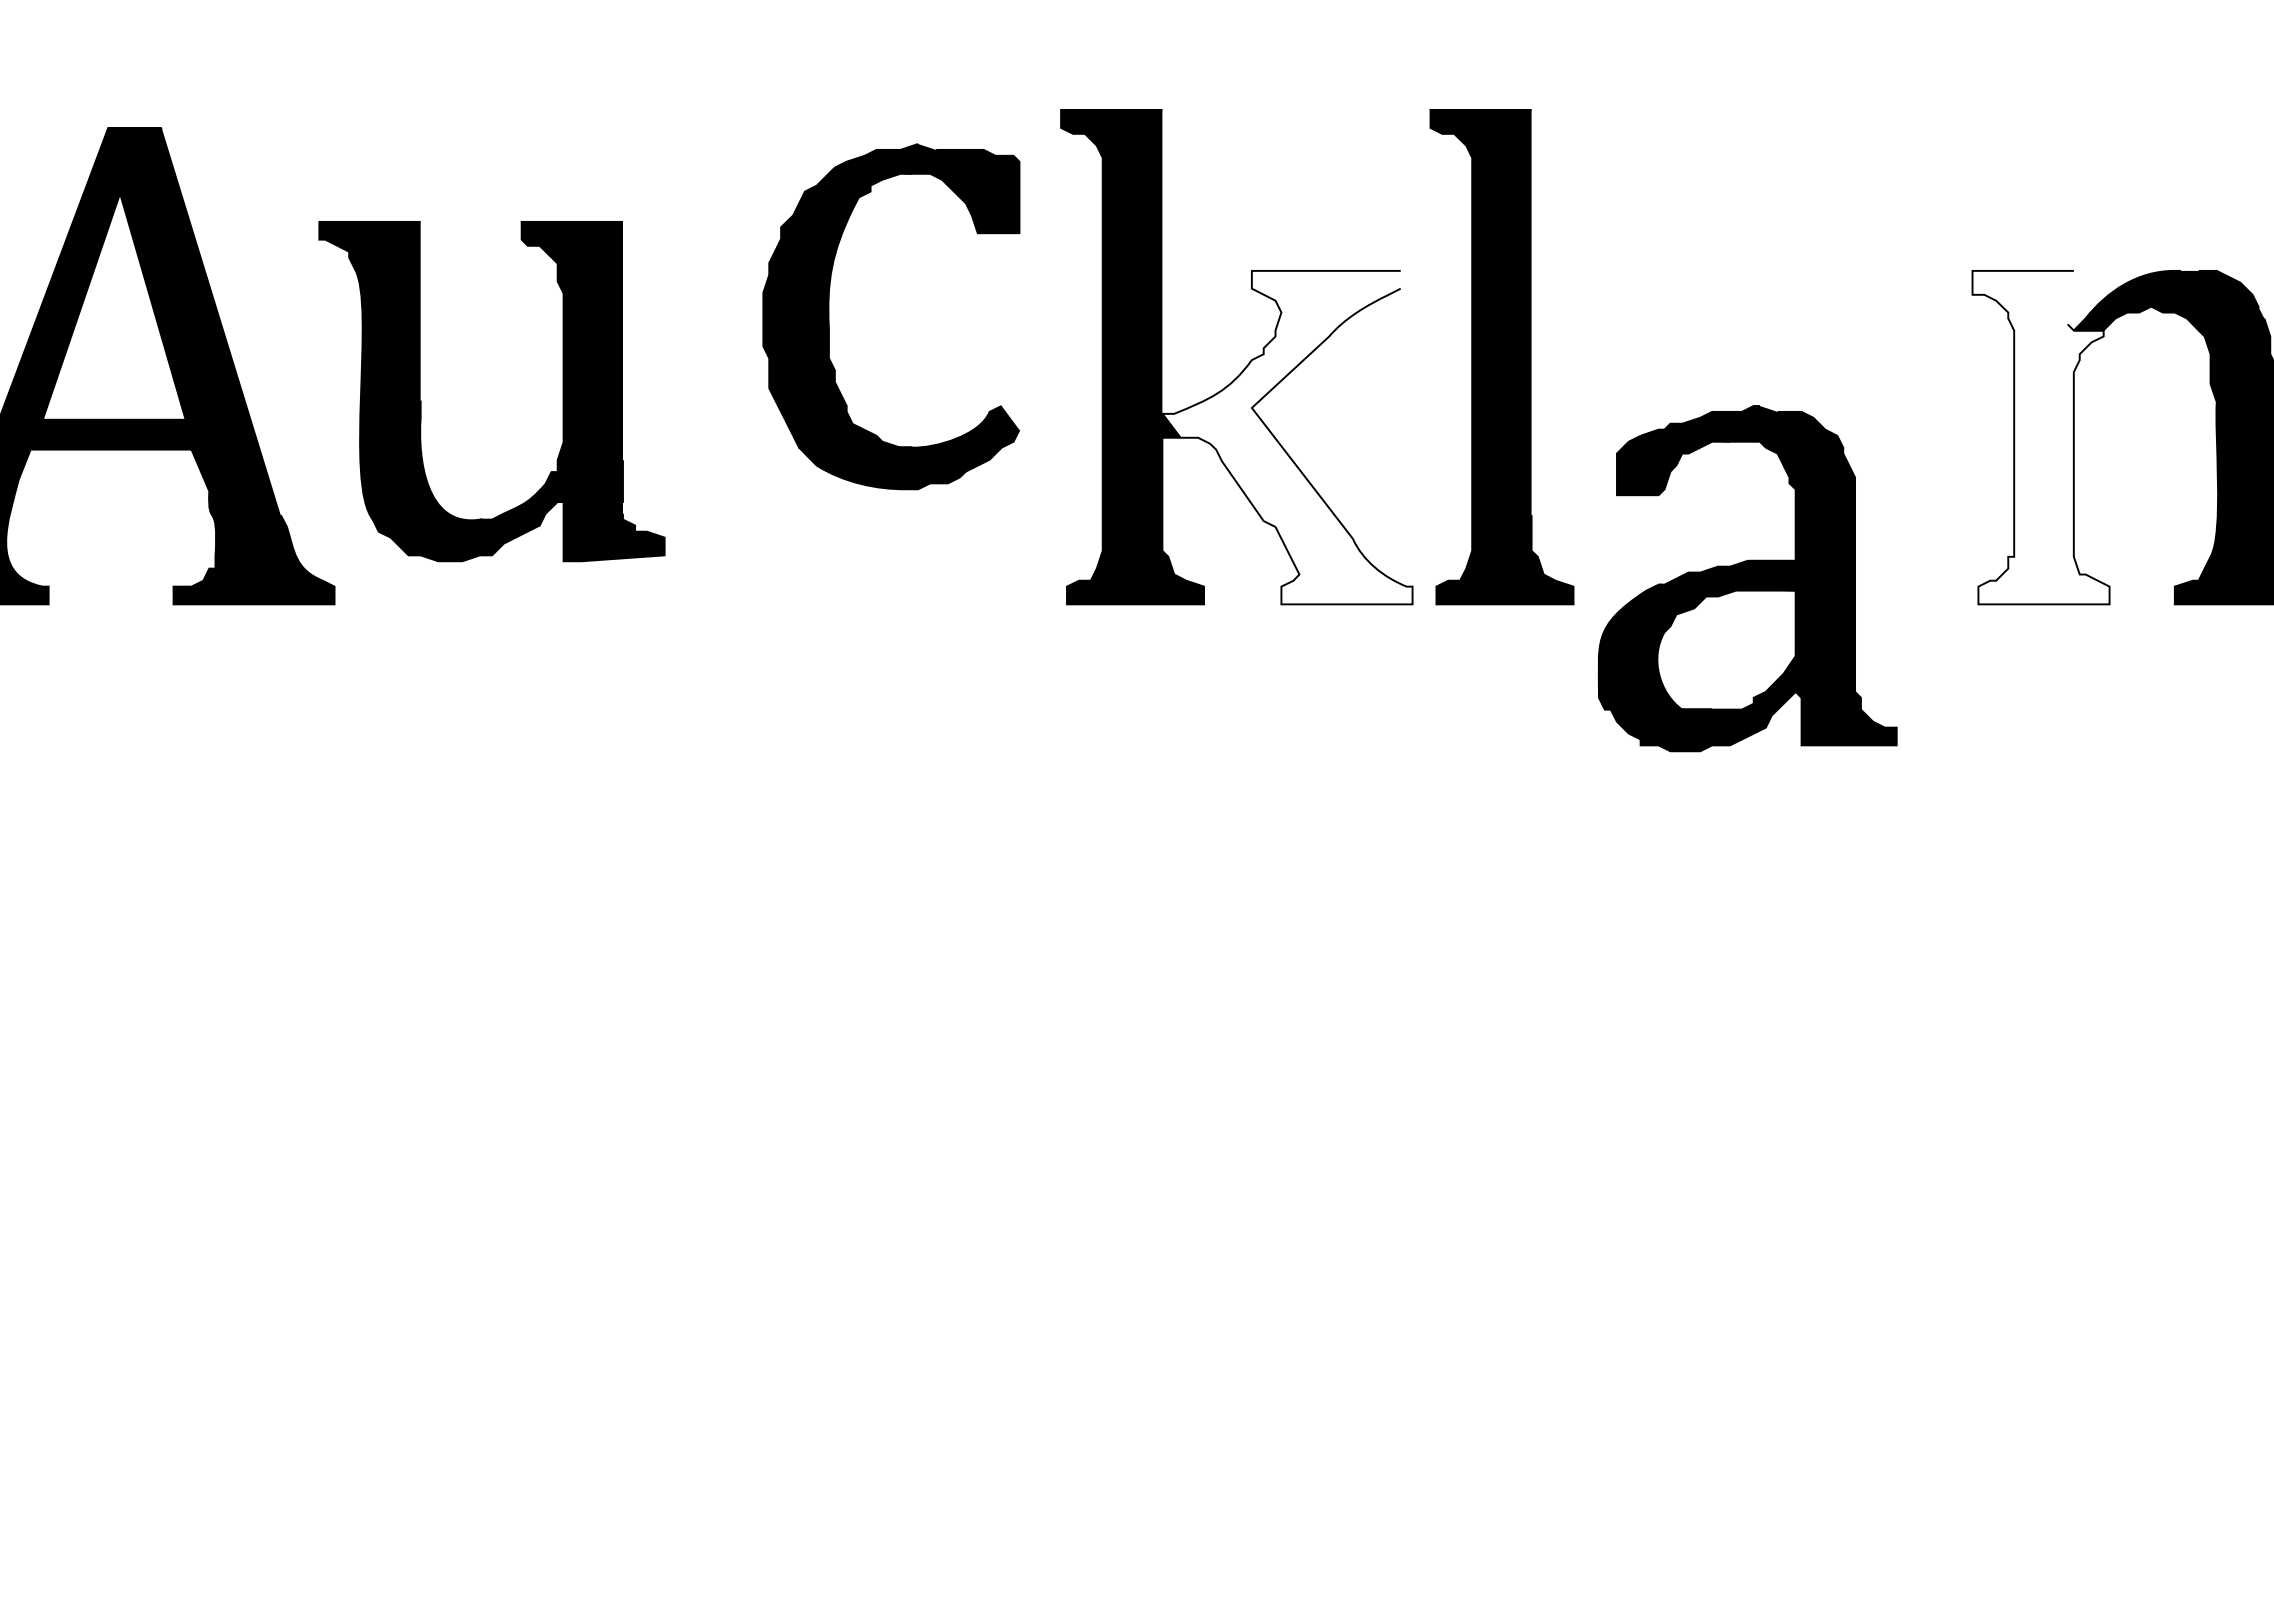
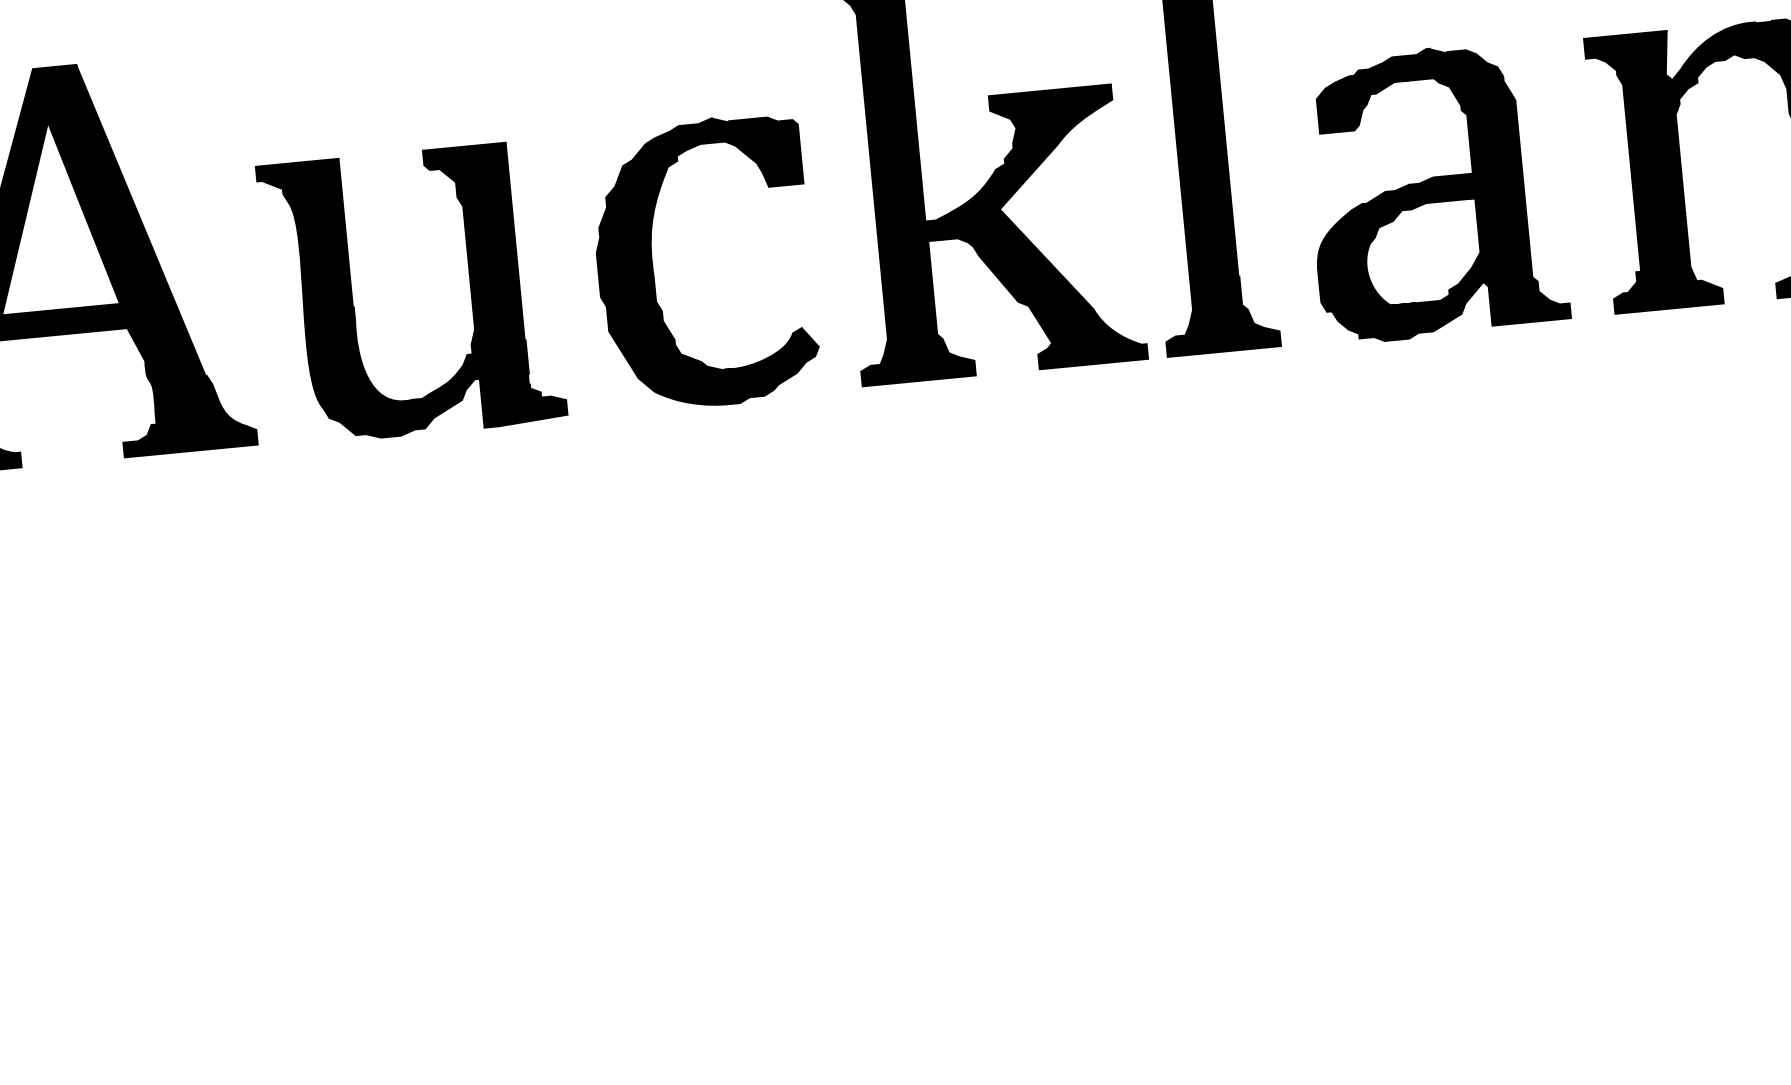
part: (829, 316) -> (653, 267), moved
part: (421, 400) -> (354, 306), moved
fill: (1287, 437) -> (1031, 230), added
fill: (2040, 437) -> (1653, 171), added
part: (1747, 578) -> (1434, 192), moved

